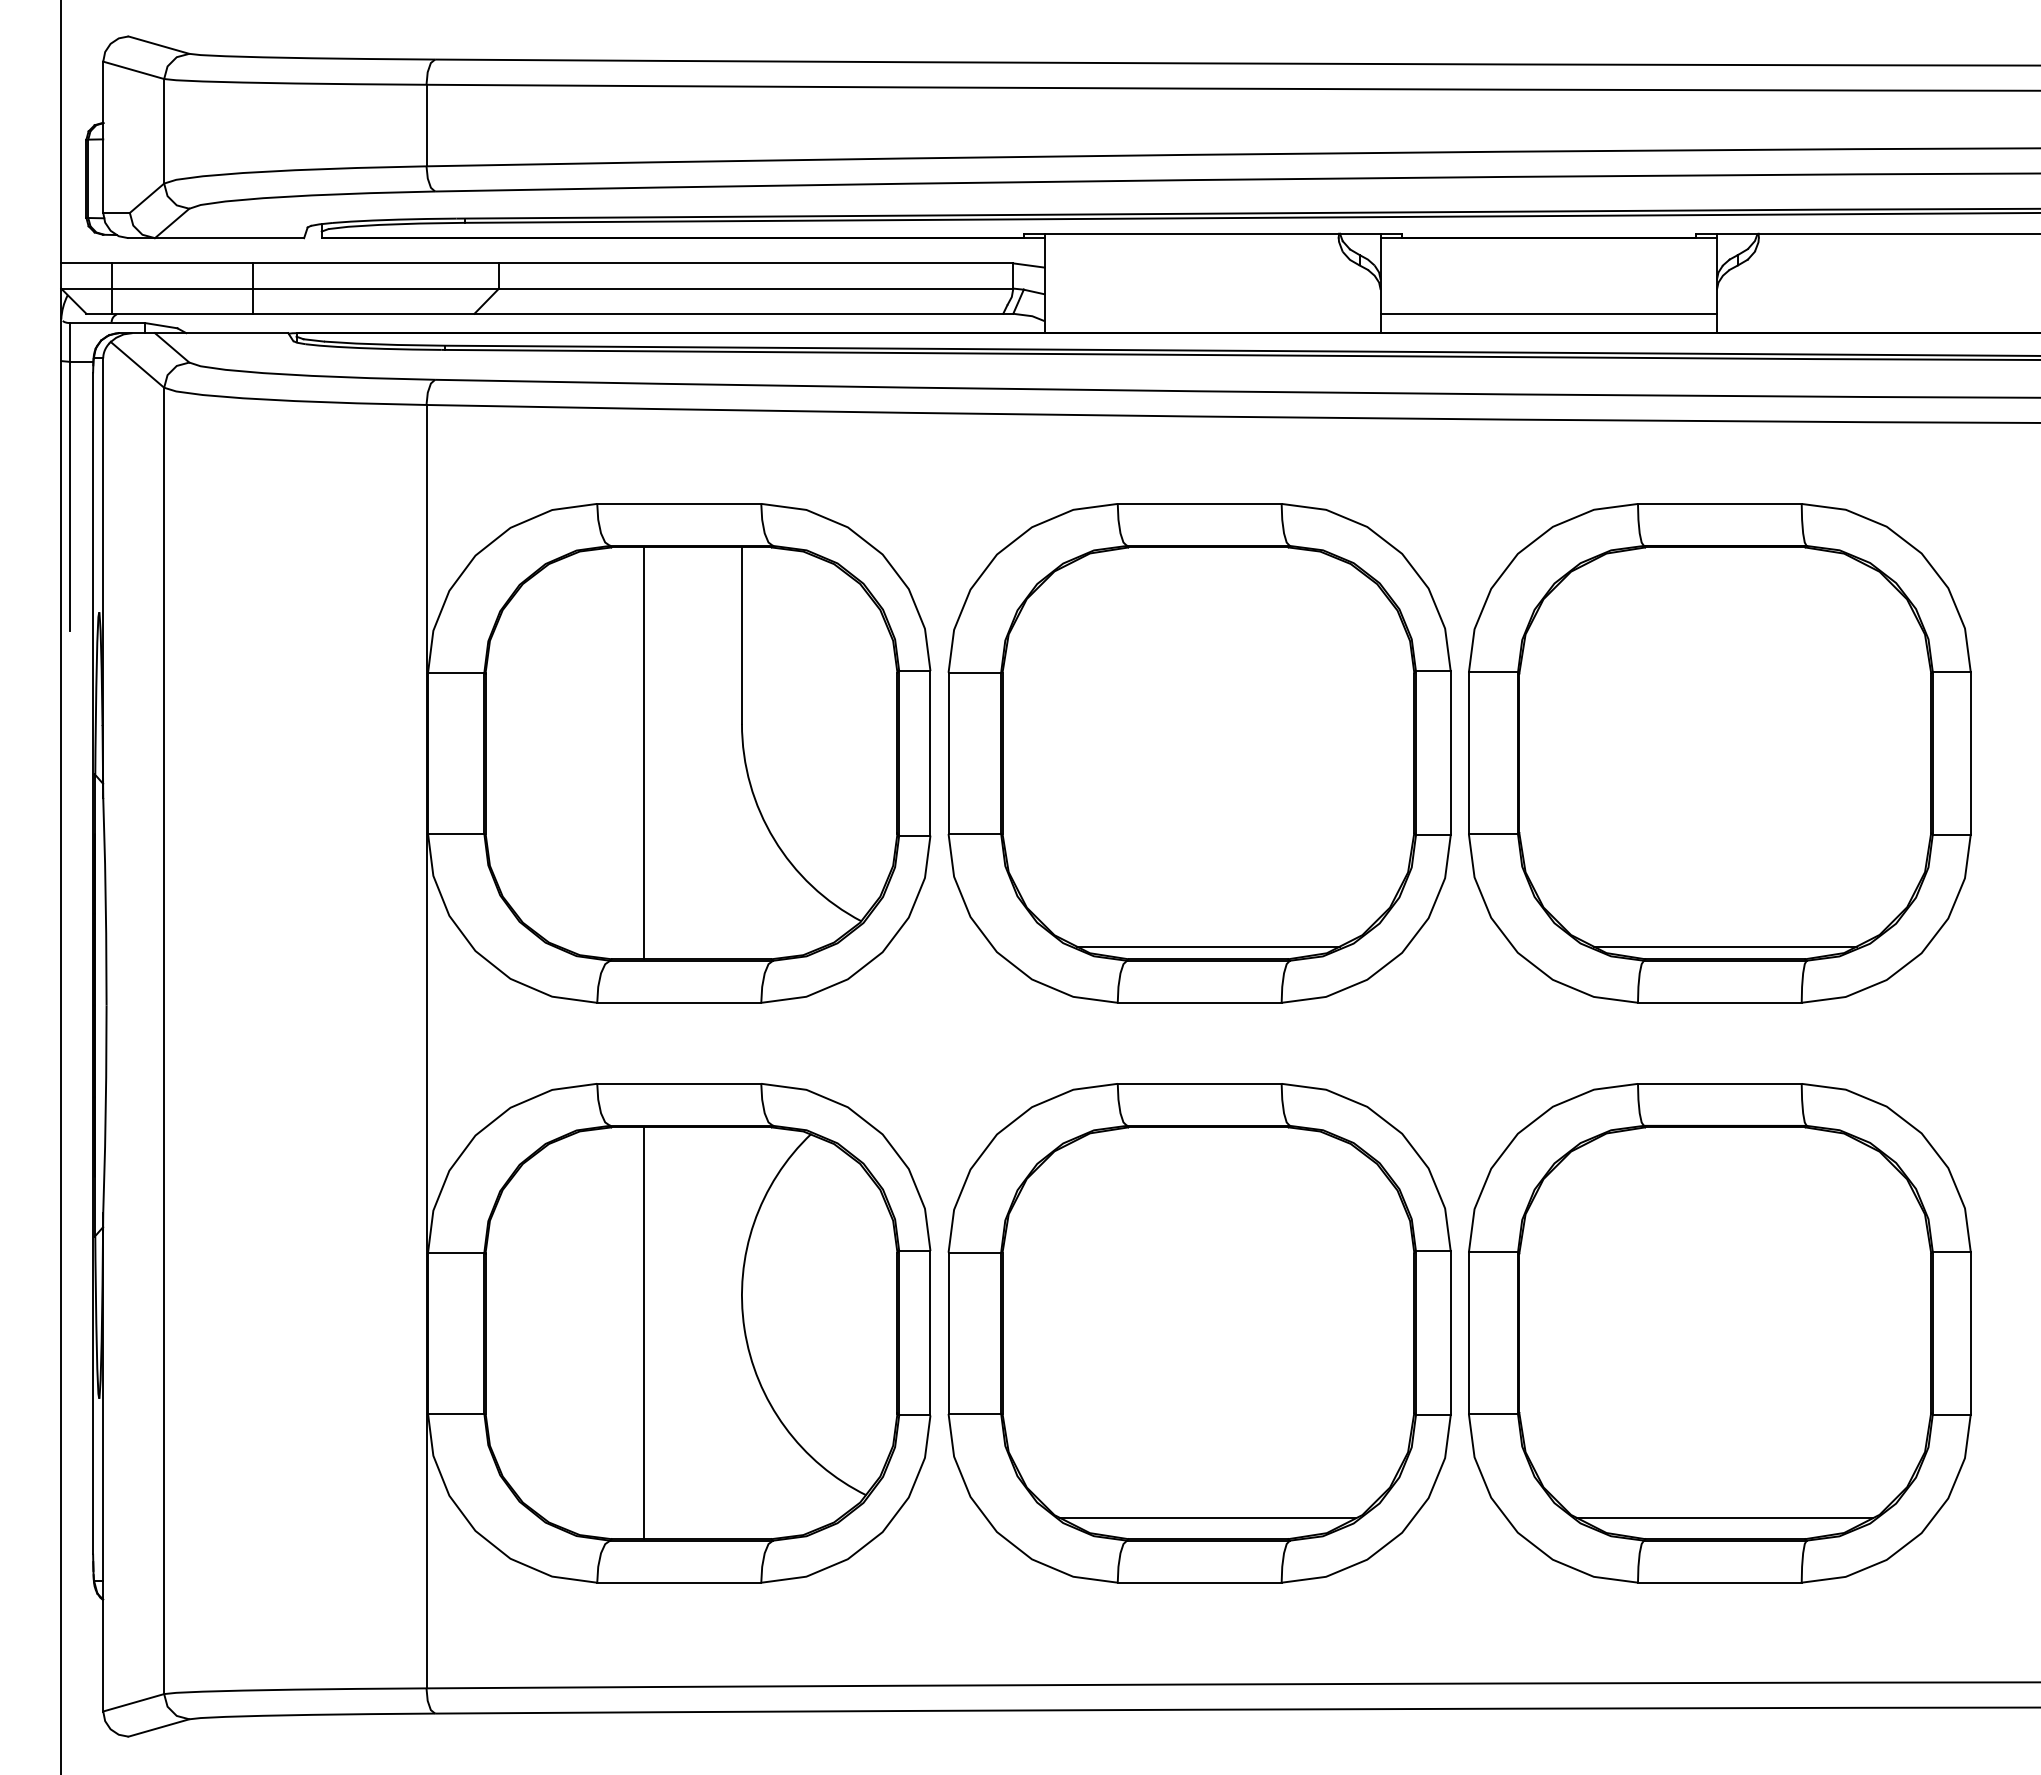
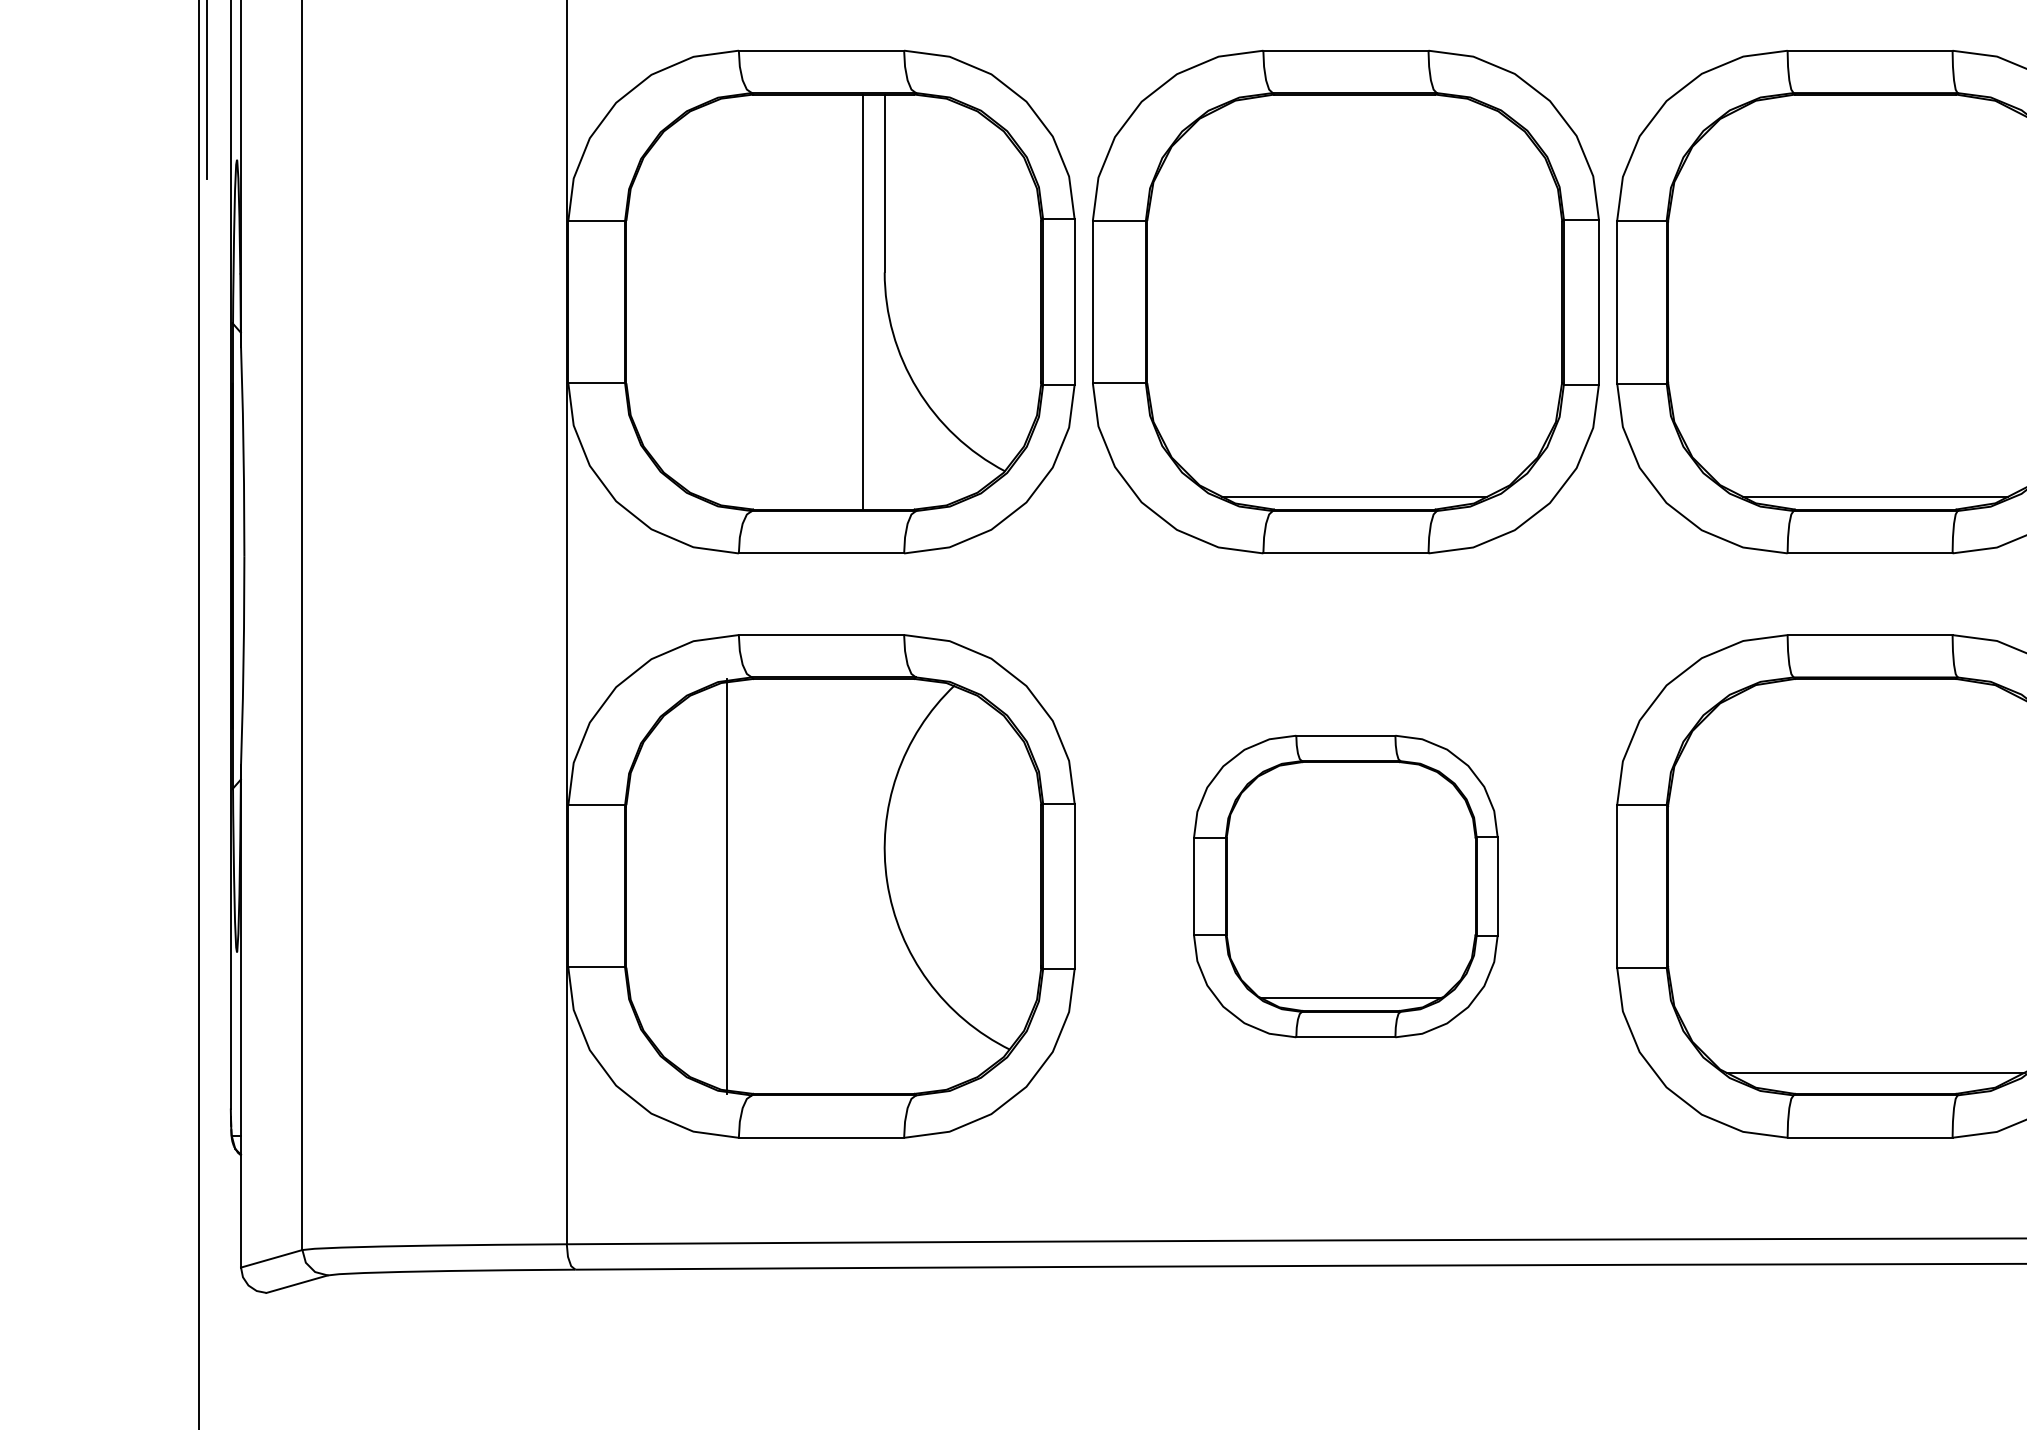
line: (644, 753) -> (863, 302), moved
line: (644, 1333) -> (727, 886), moved
part: (1199, 1333) -> (1345, 886), size x0.6

